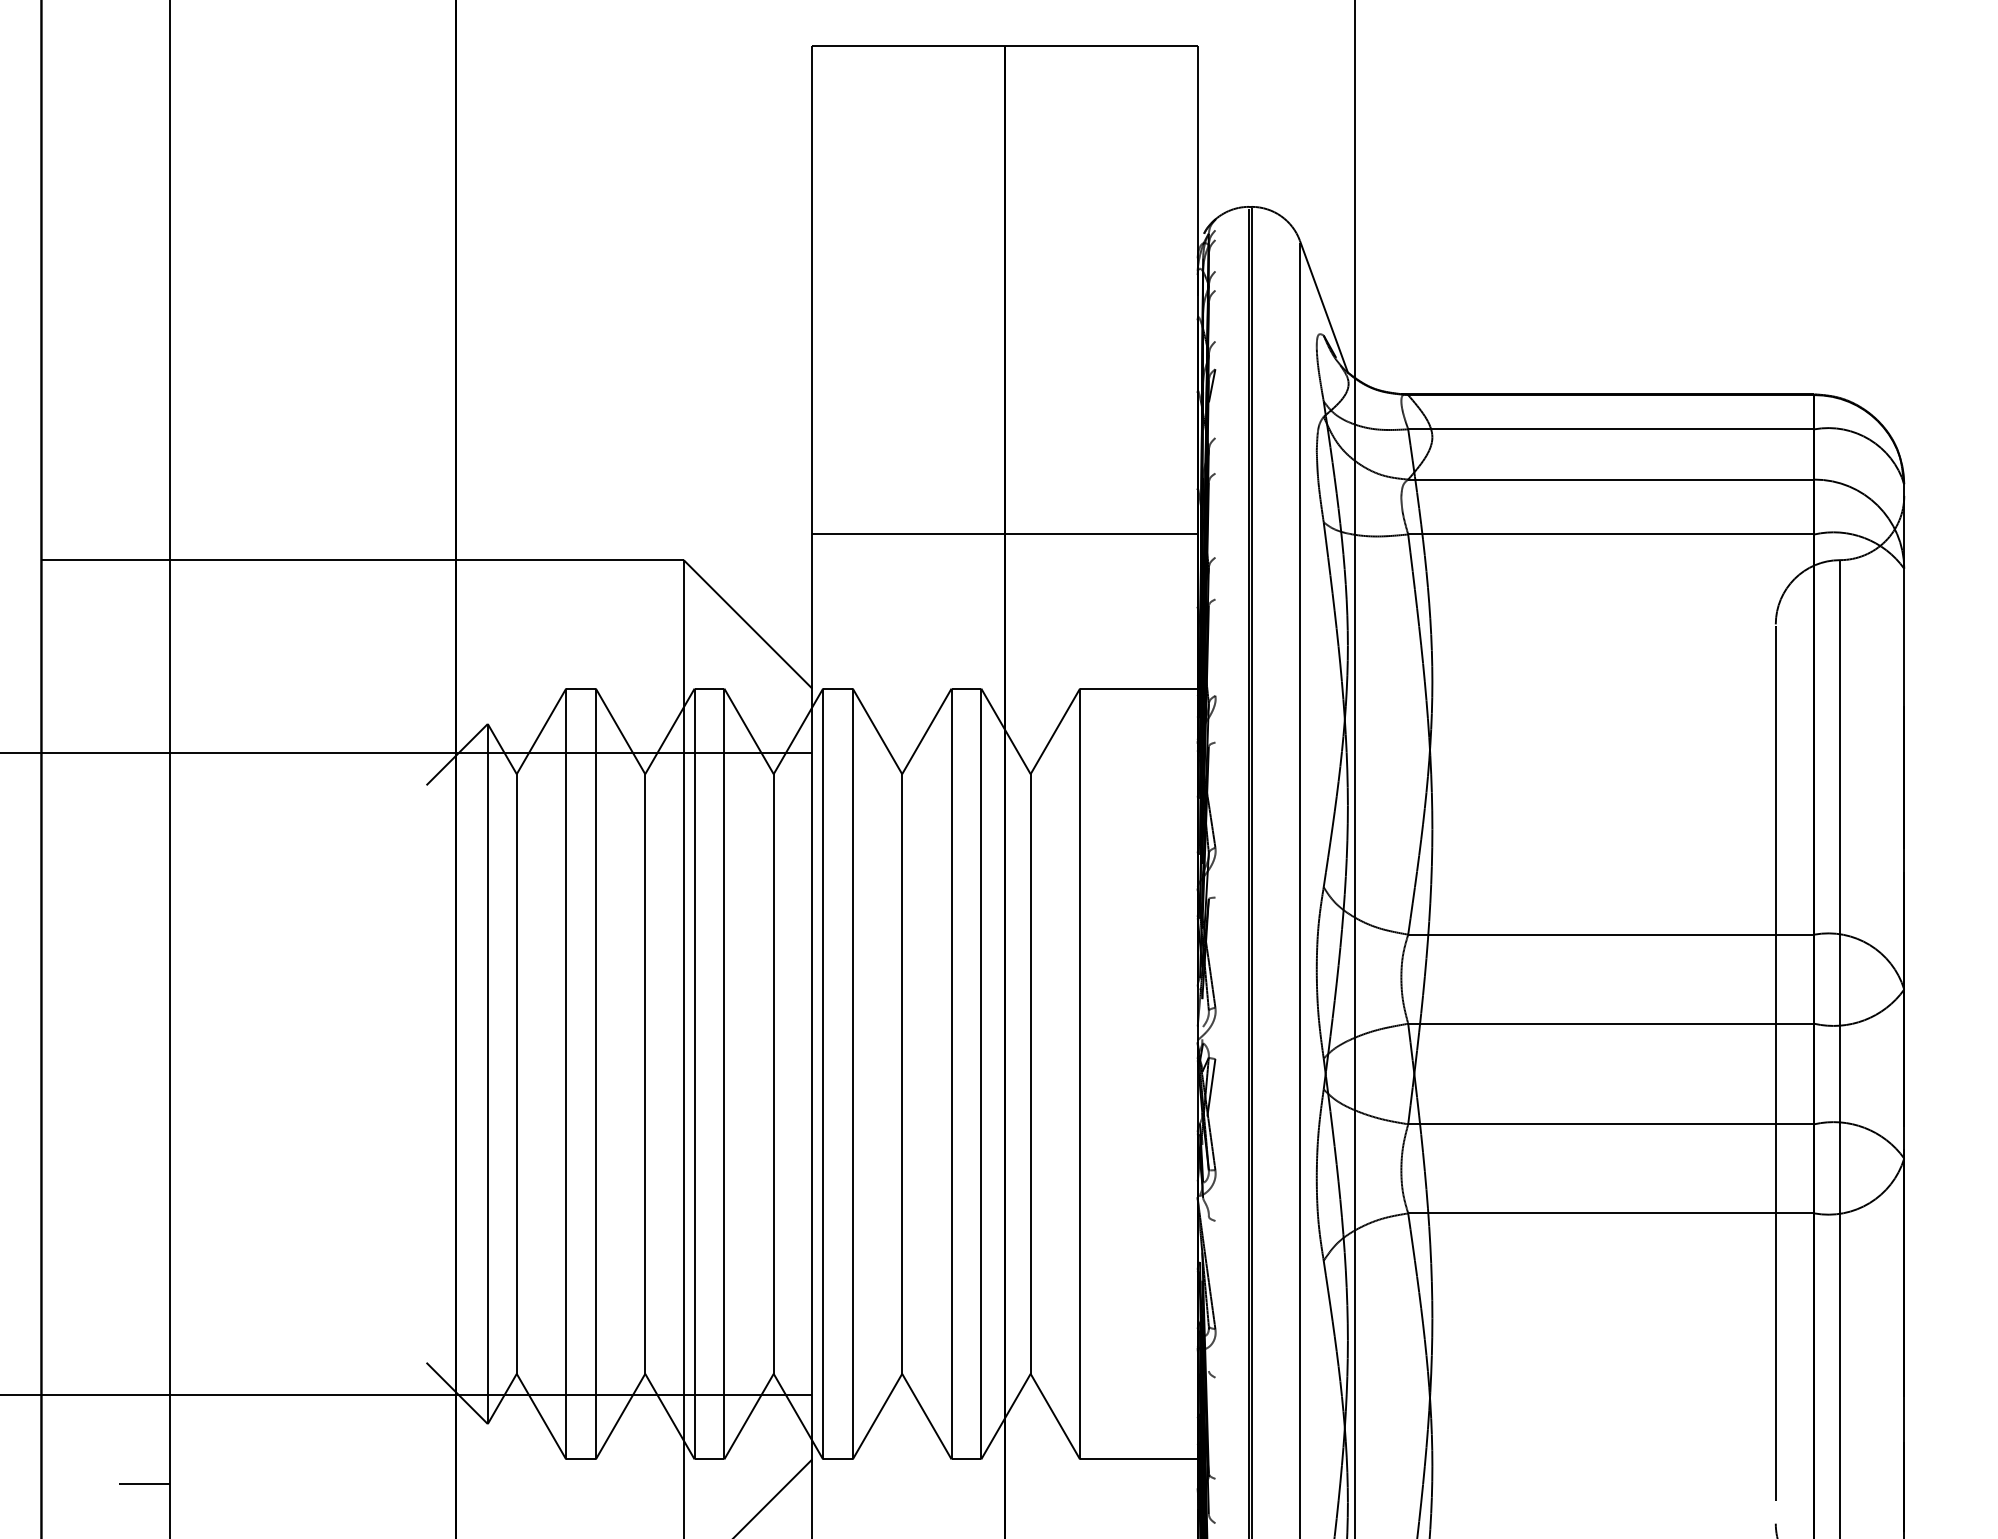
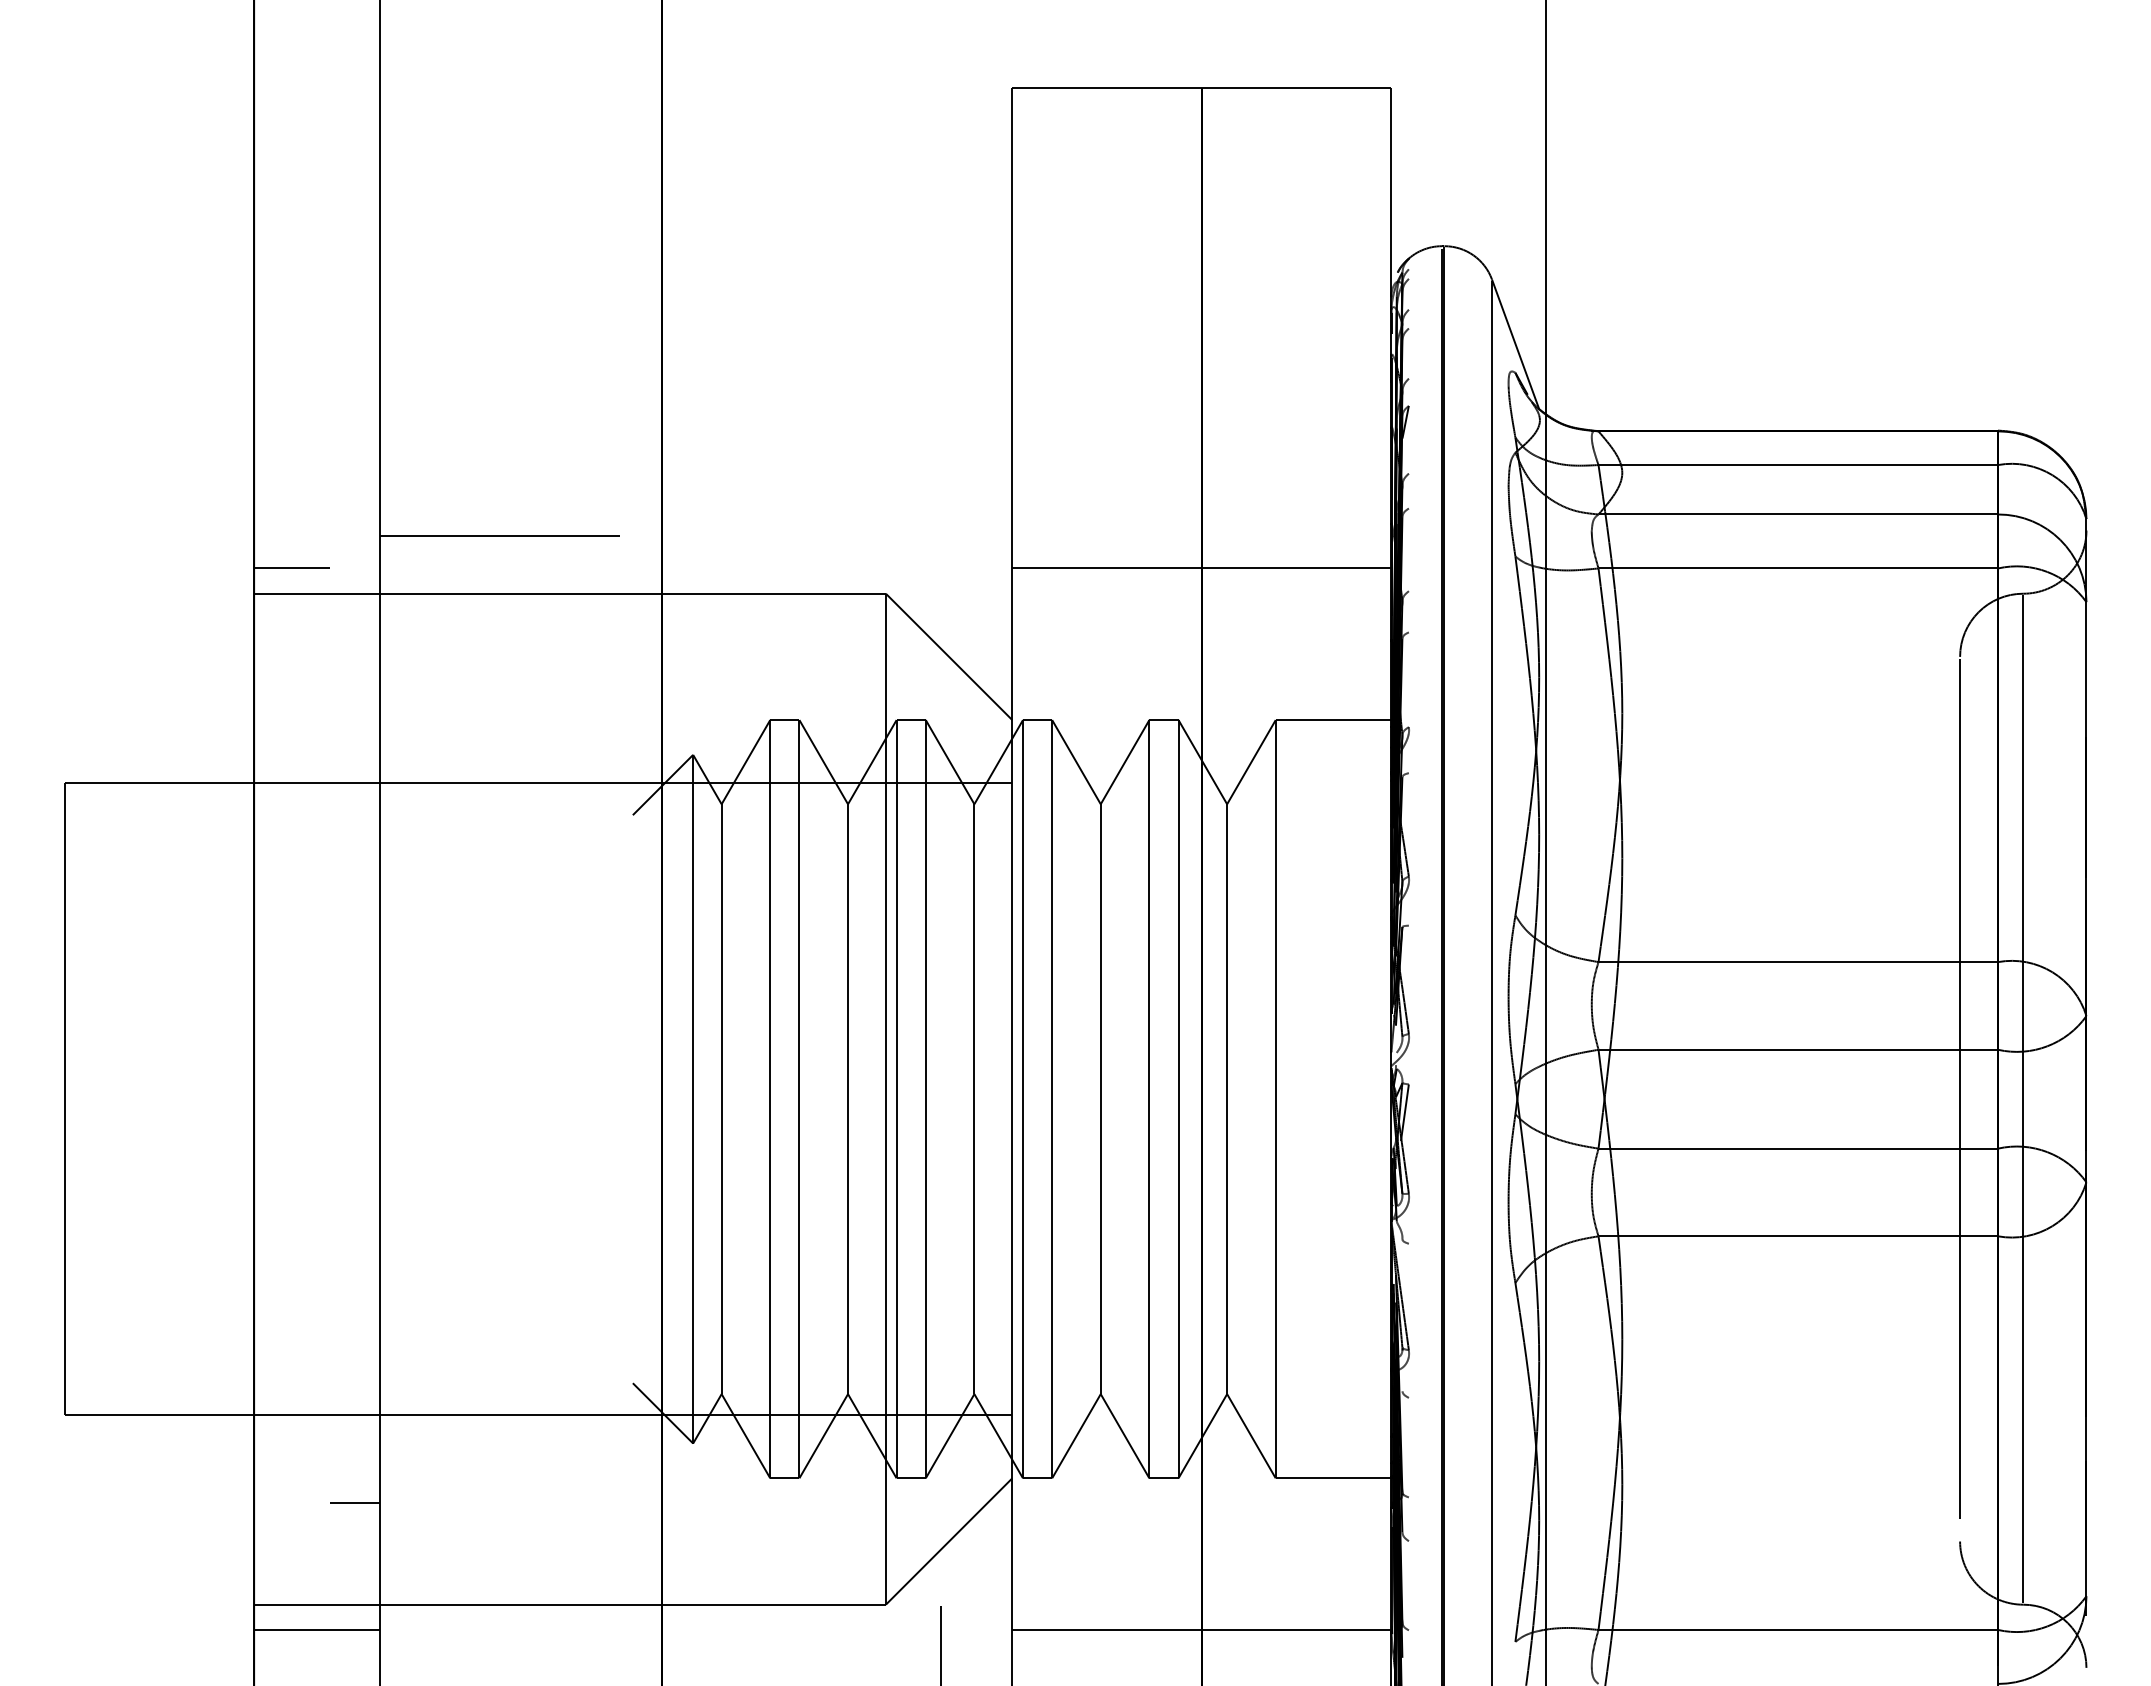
line: (291, 500) -> (500, 535), added
line: (79, 534) -> (291, 568), added

